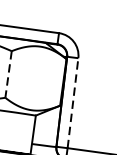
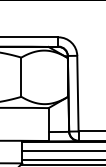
line: (8, 74) -> (21, 77), dashed -> solid
line: (72, 102) -> (77, 93), dashed -> solid

